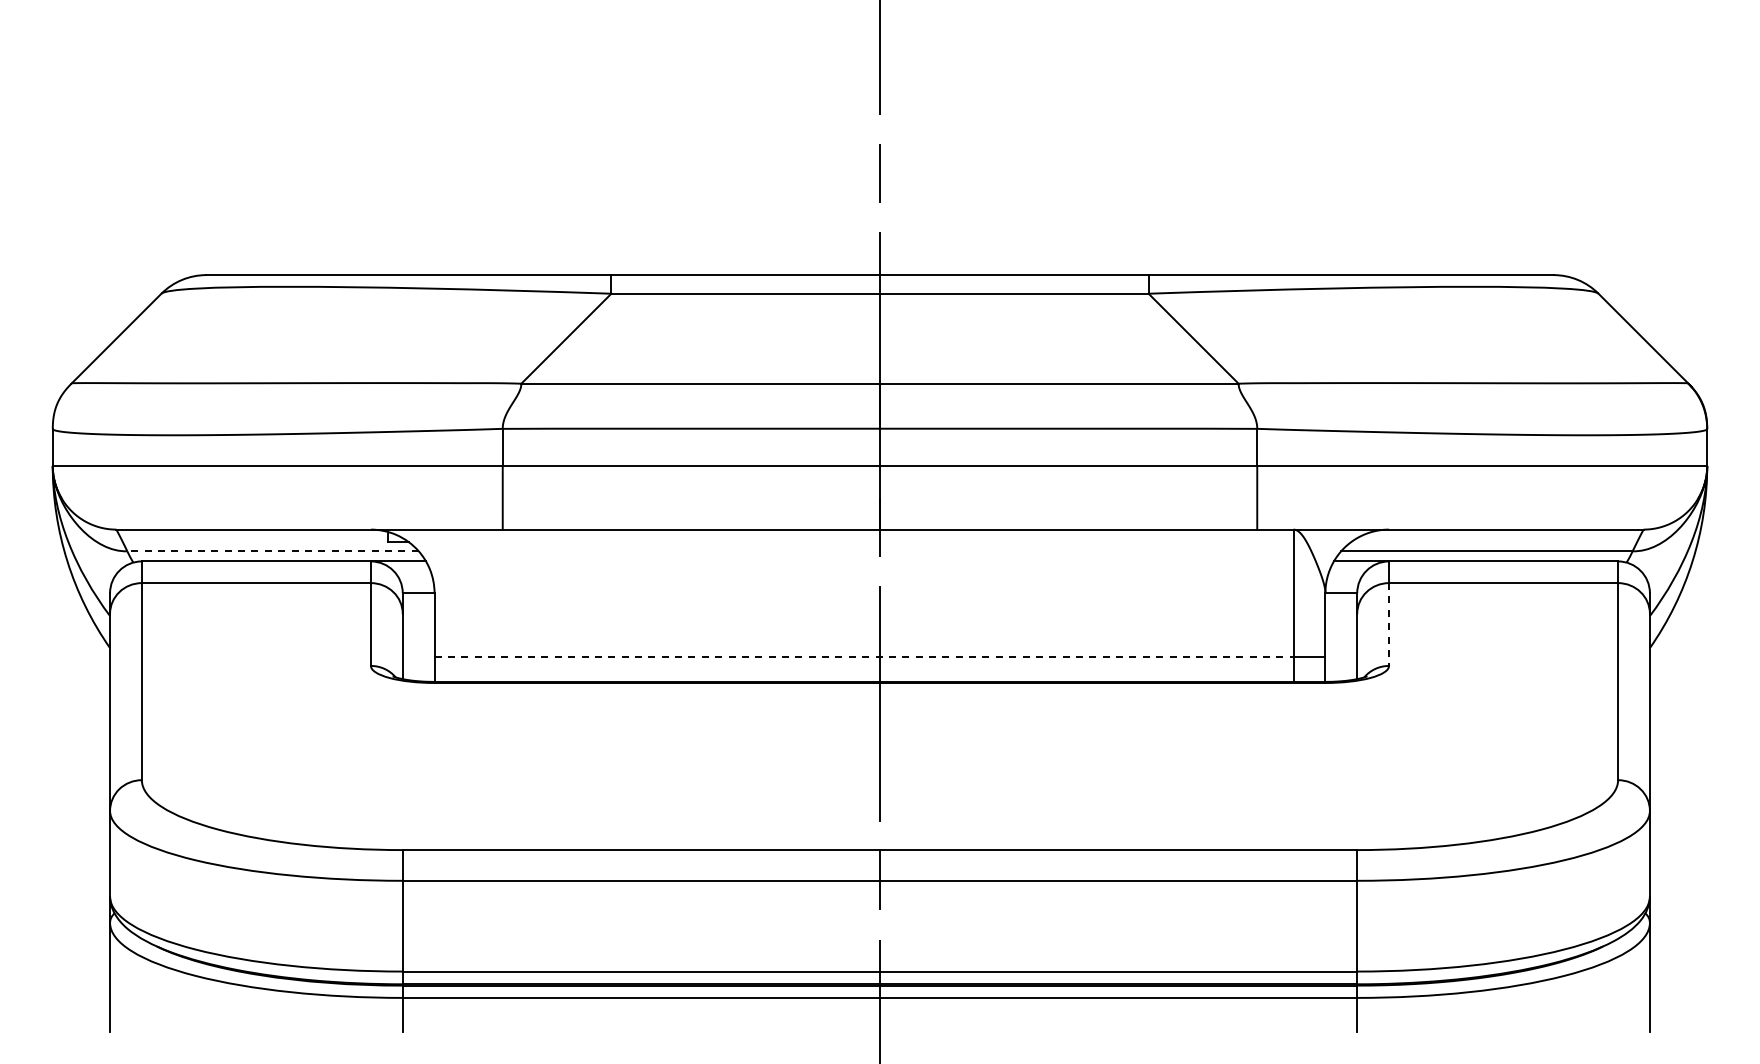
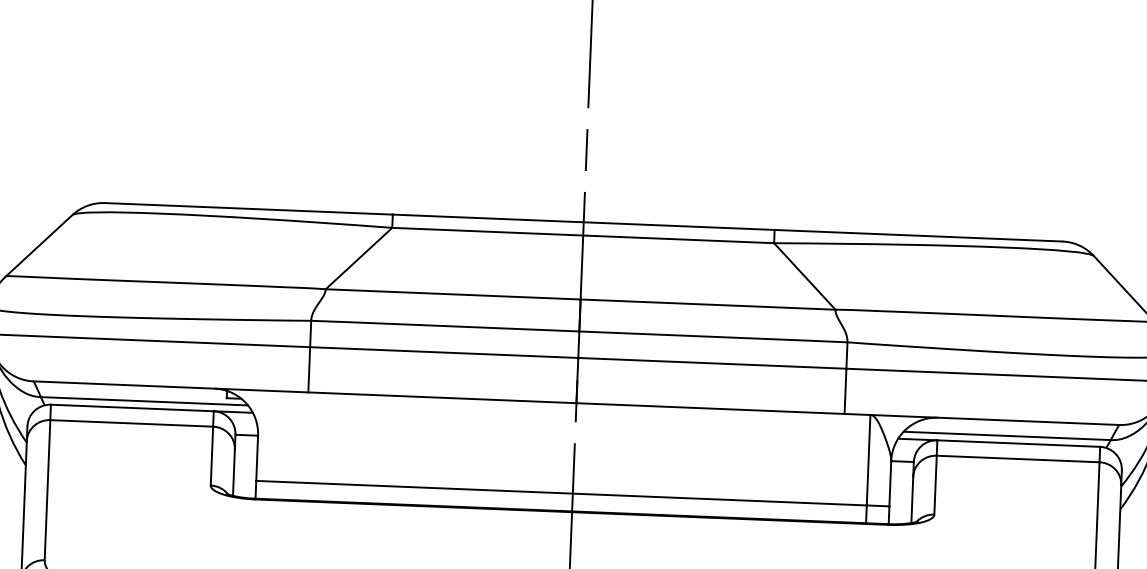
line: (273, 551) -> (144, 401), dashed -> solid
line: (1389, 625) -> (935, 485), dashed -> solid
line: (864, 656) -> (561, 492), dashed -> solid

